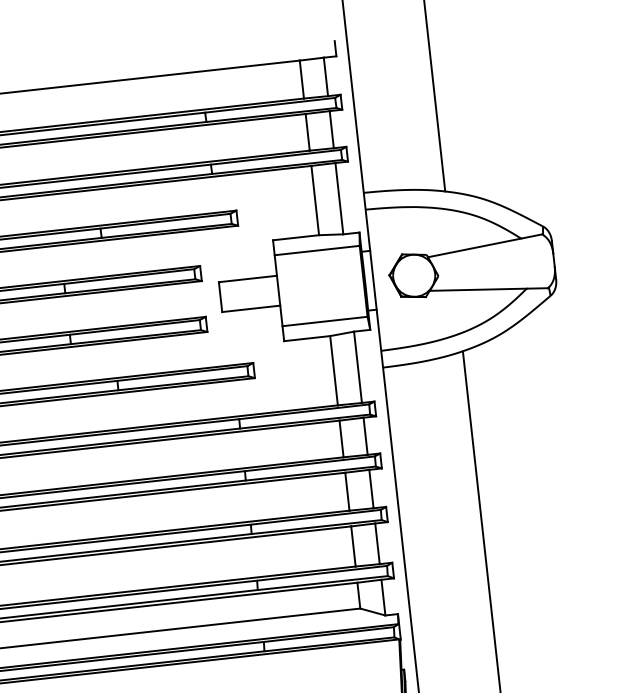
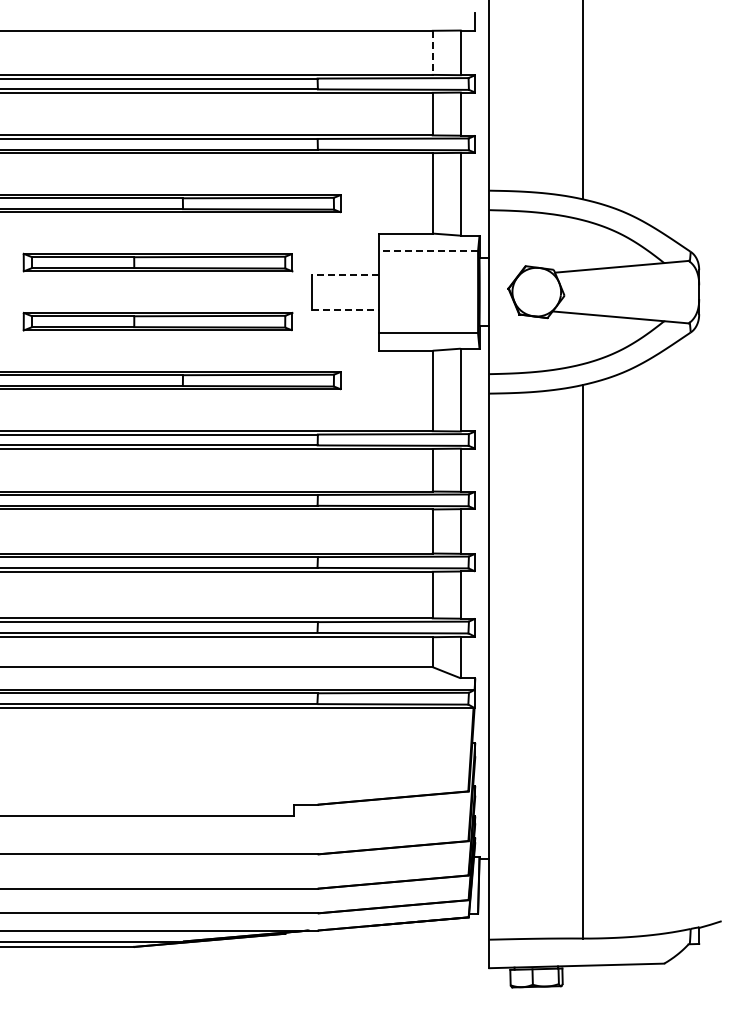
line: (301, 80) -> (432, 53), solid -> dashed
line: (316, 250) -> (428, 250), solid -> dashed
line: (247, 278) -> (345, 274), solid -> dashed
line: (251, 308) -> (345, 309), solid -> dashed

